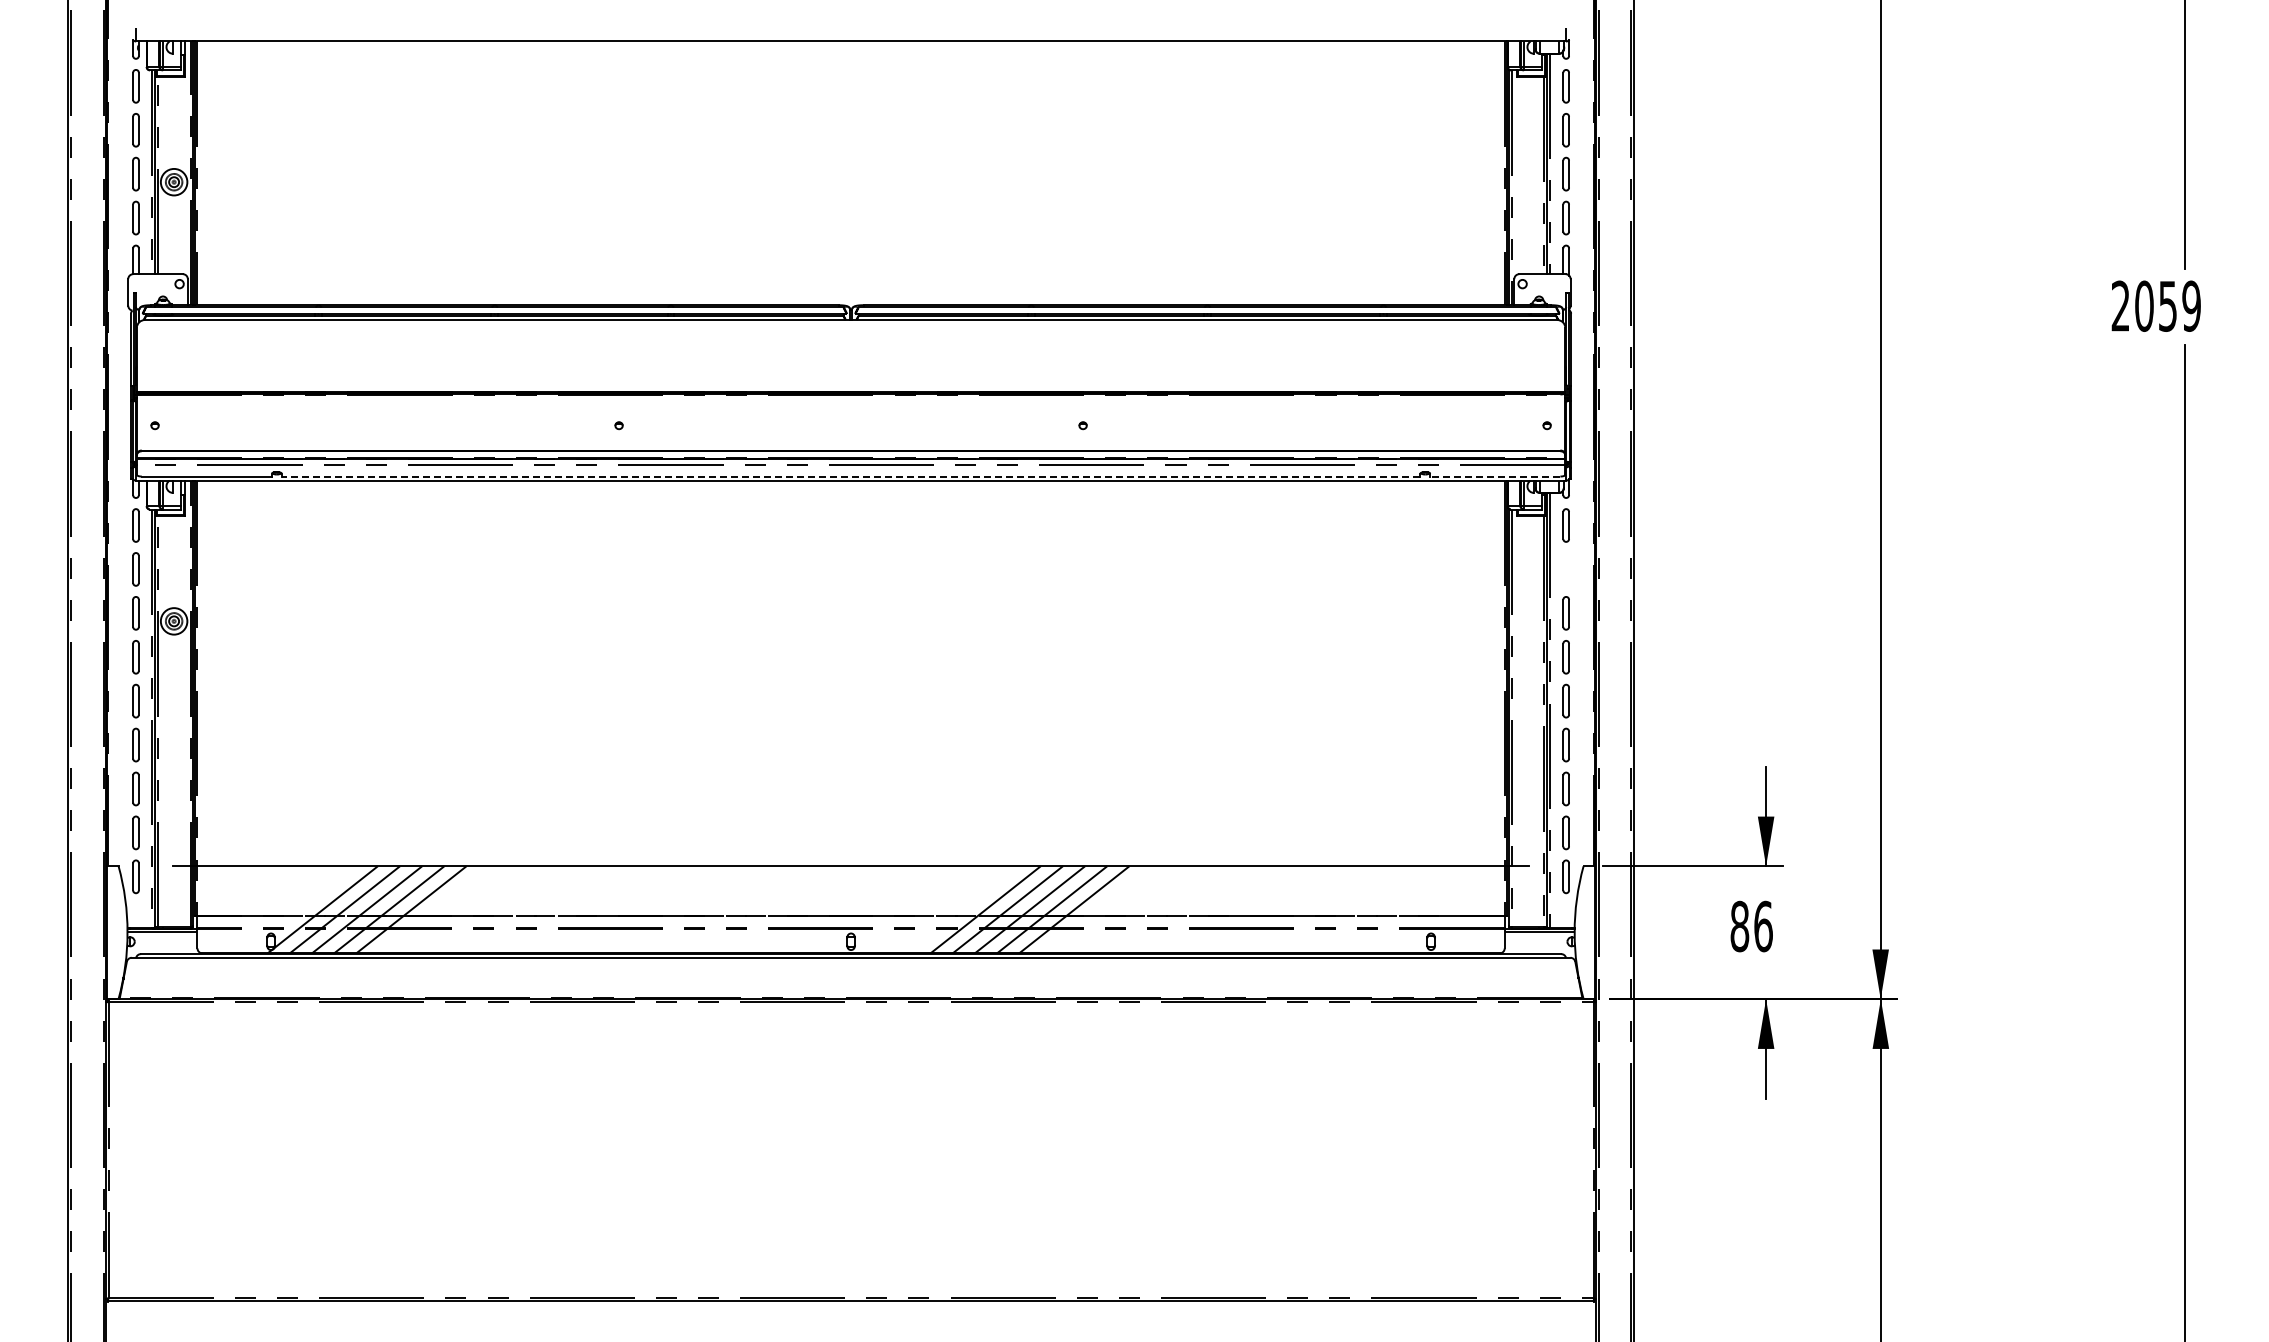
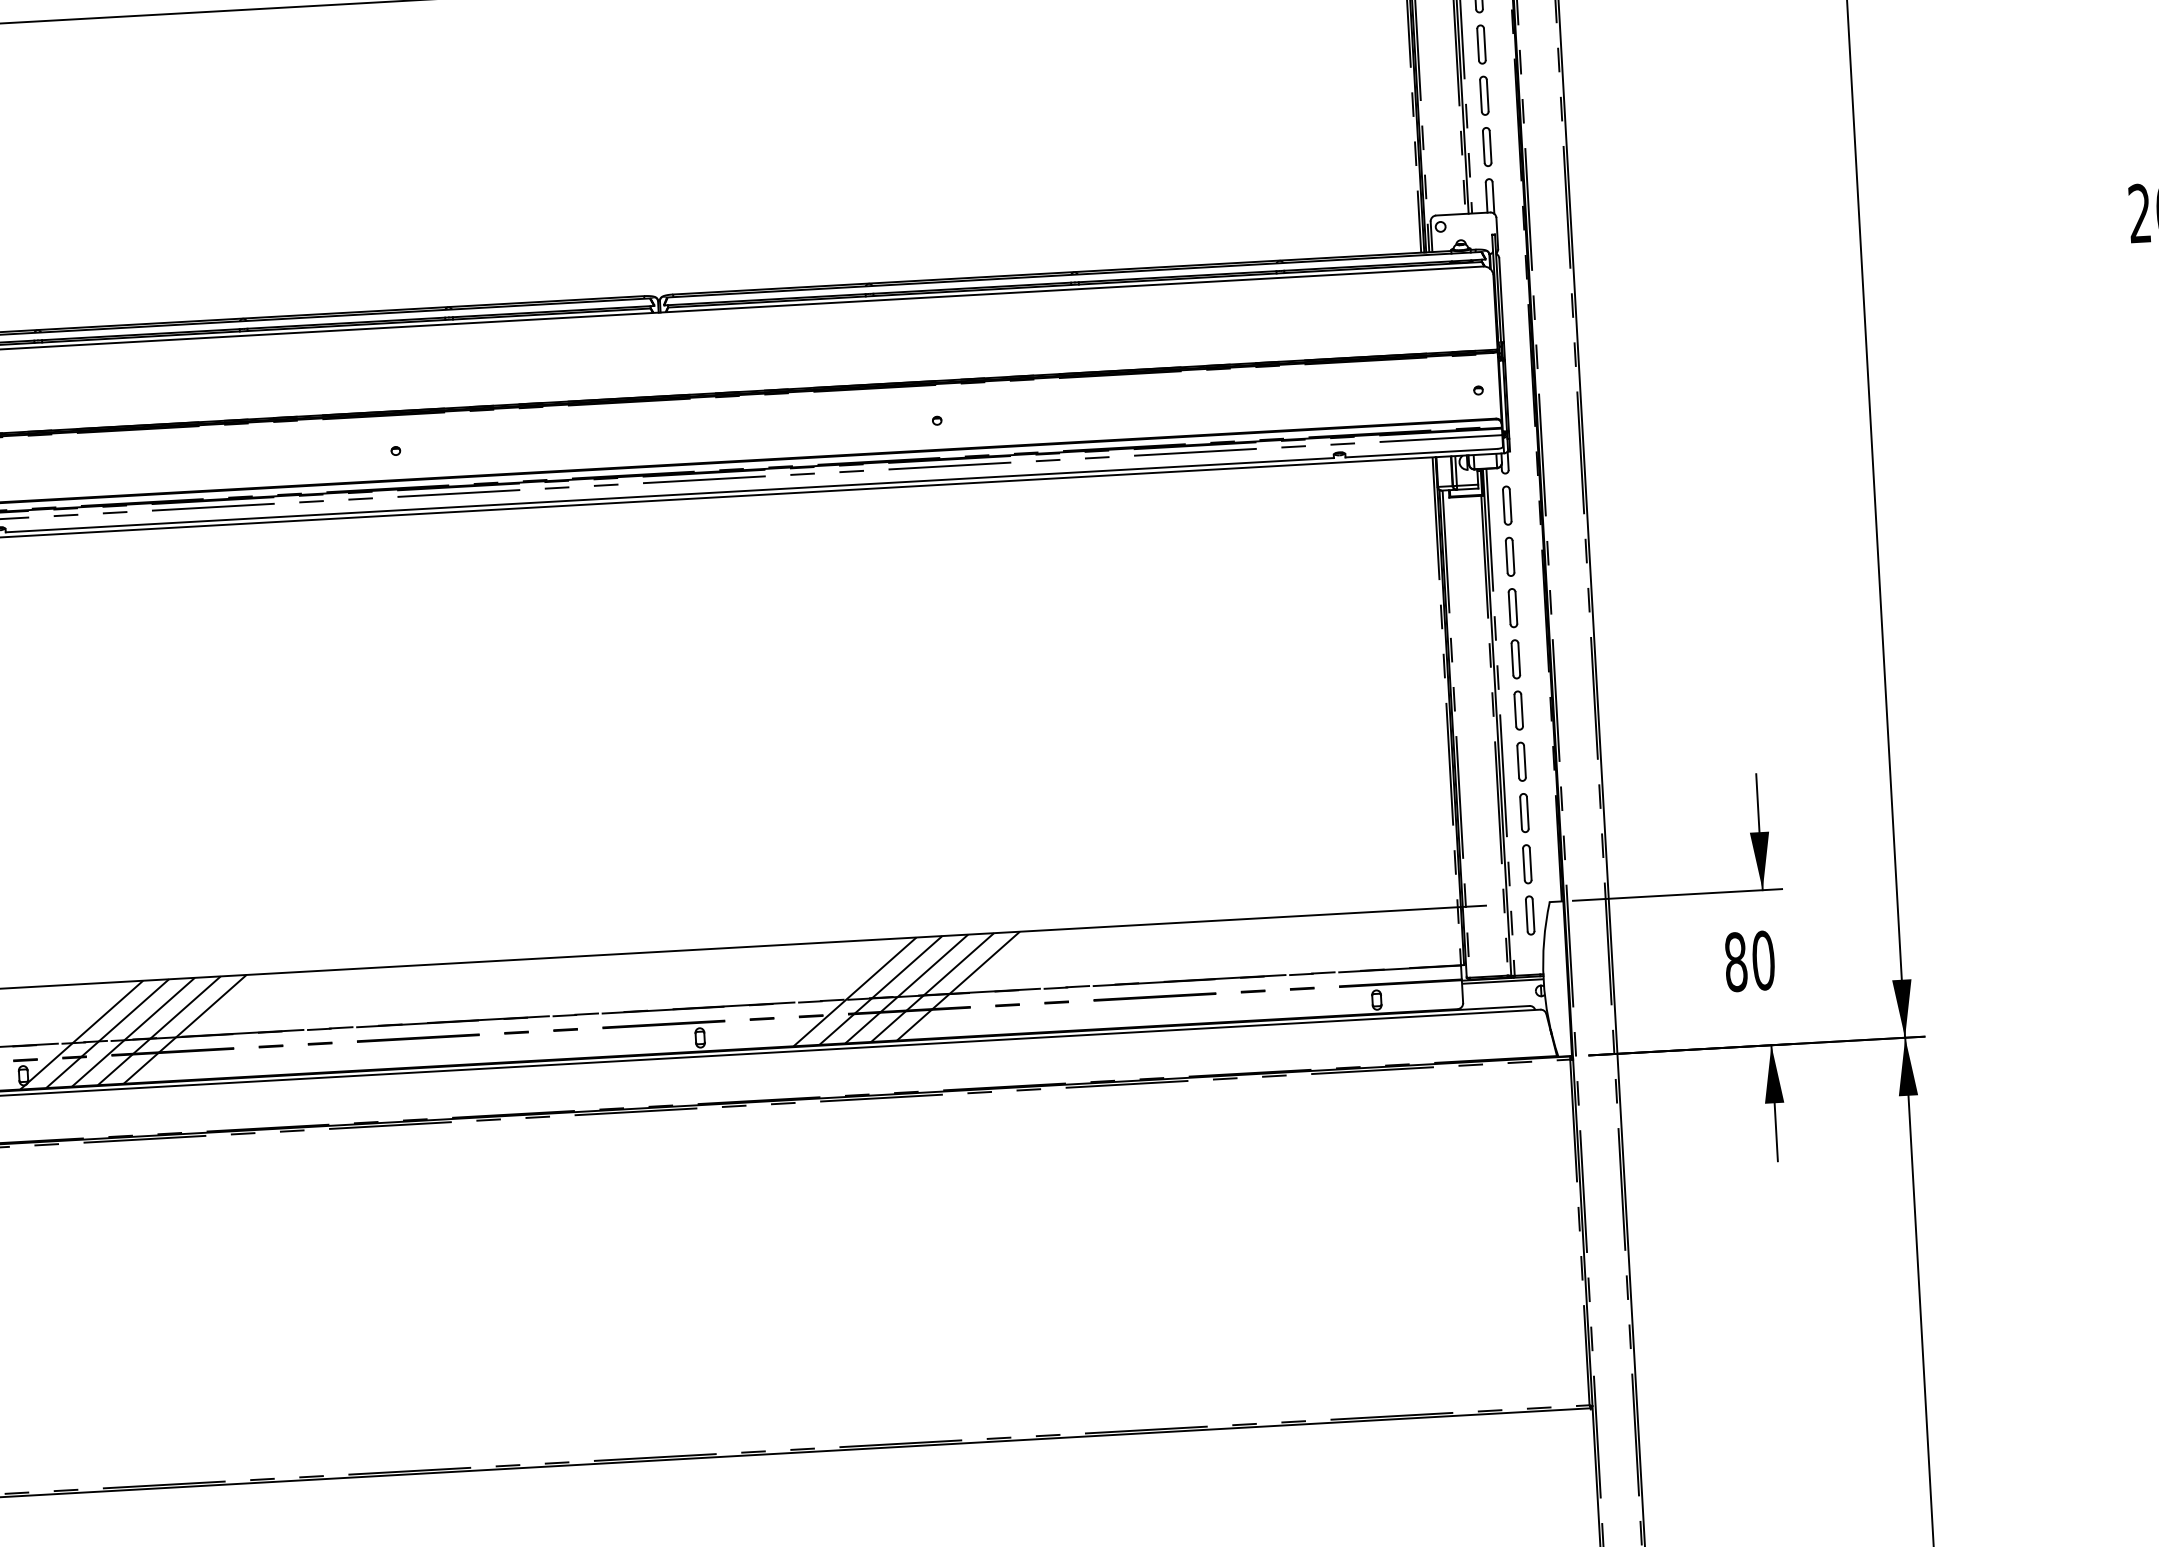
line: (850, 476) -> (669, 495), dashed -> solid
line: (1494, 476) -> (1420, 453), dashed -> solid
part: (1565, 569) -> (1509, 557), added
text: (1763, 926) -> (1763, 960), 86 -> 80

